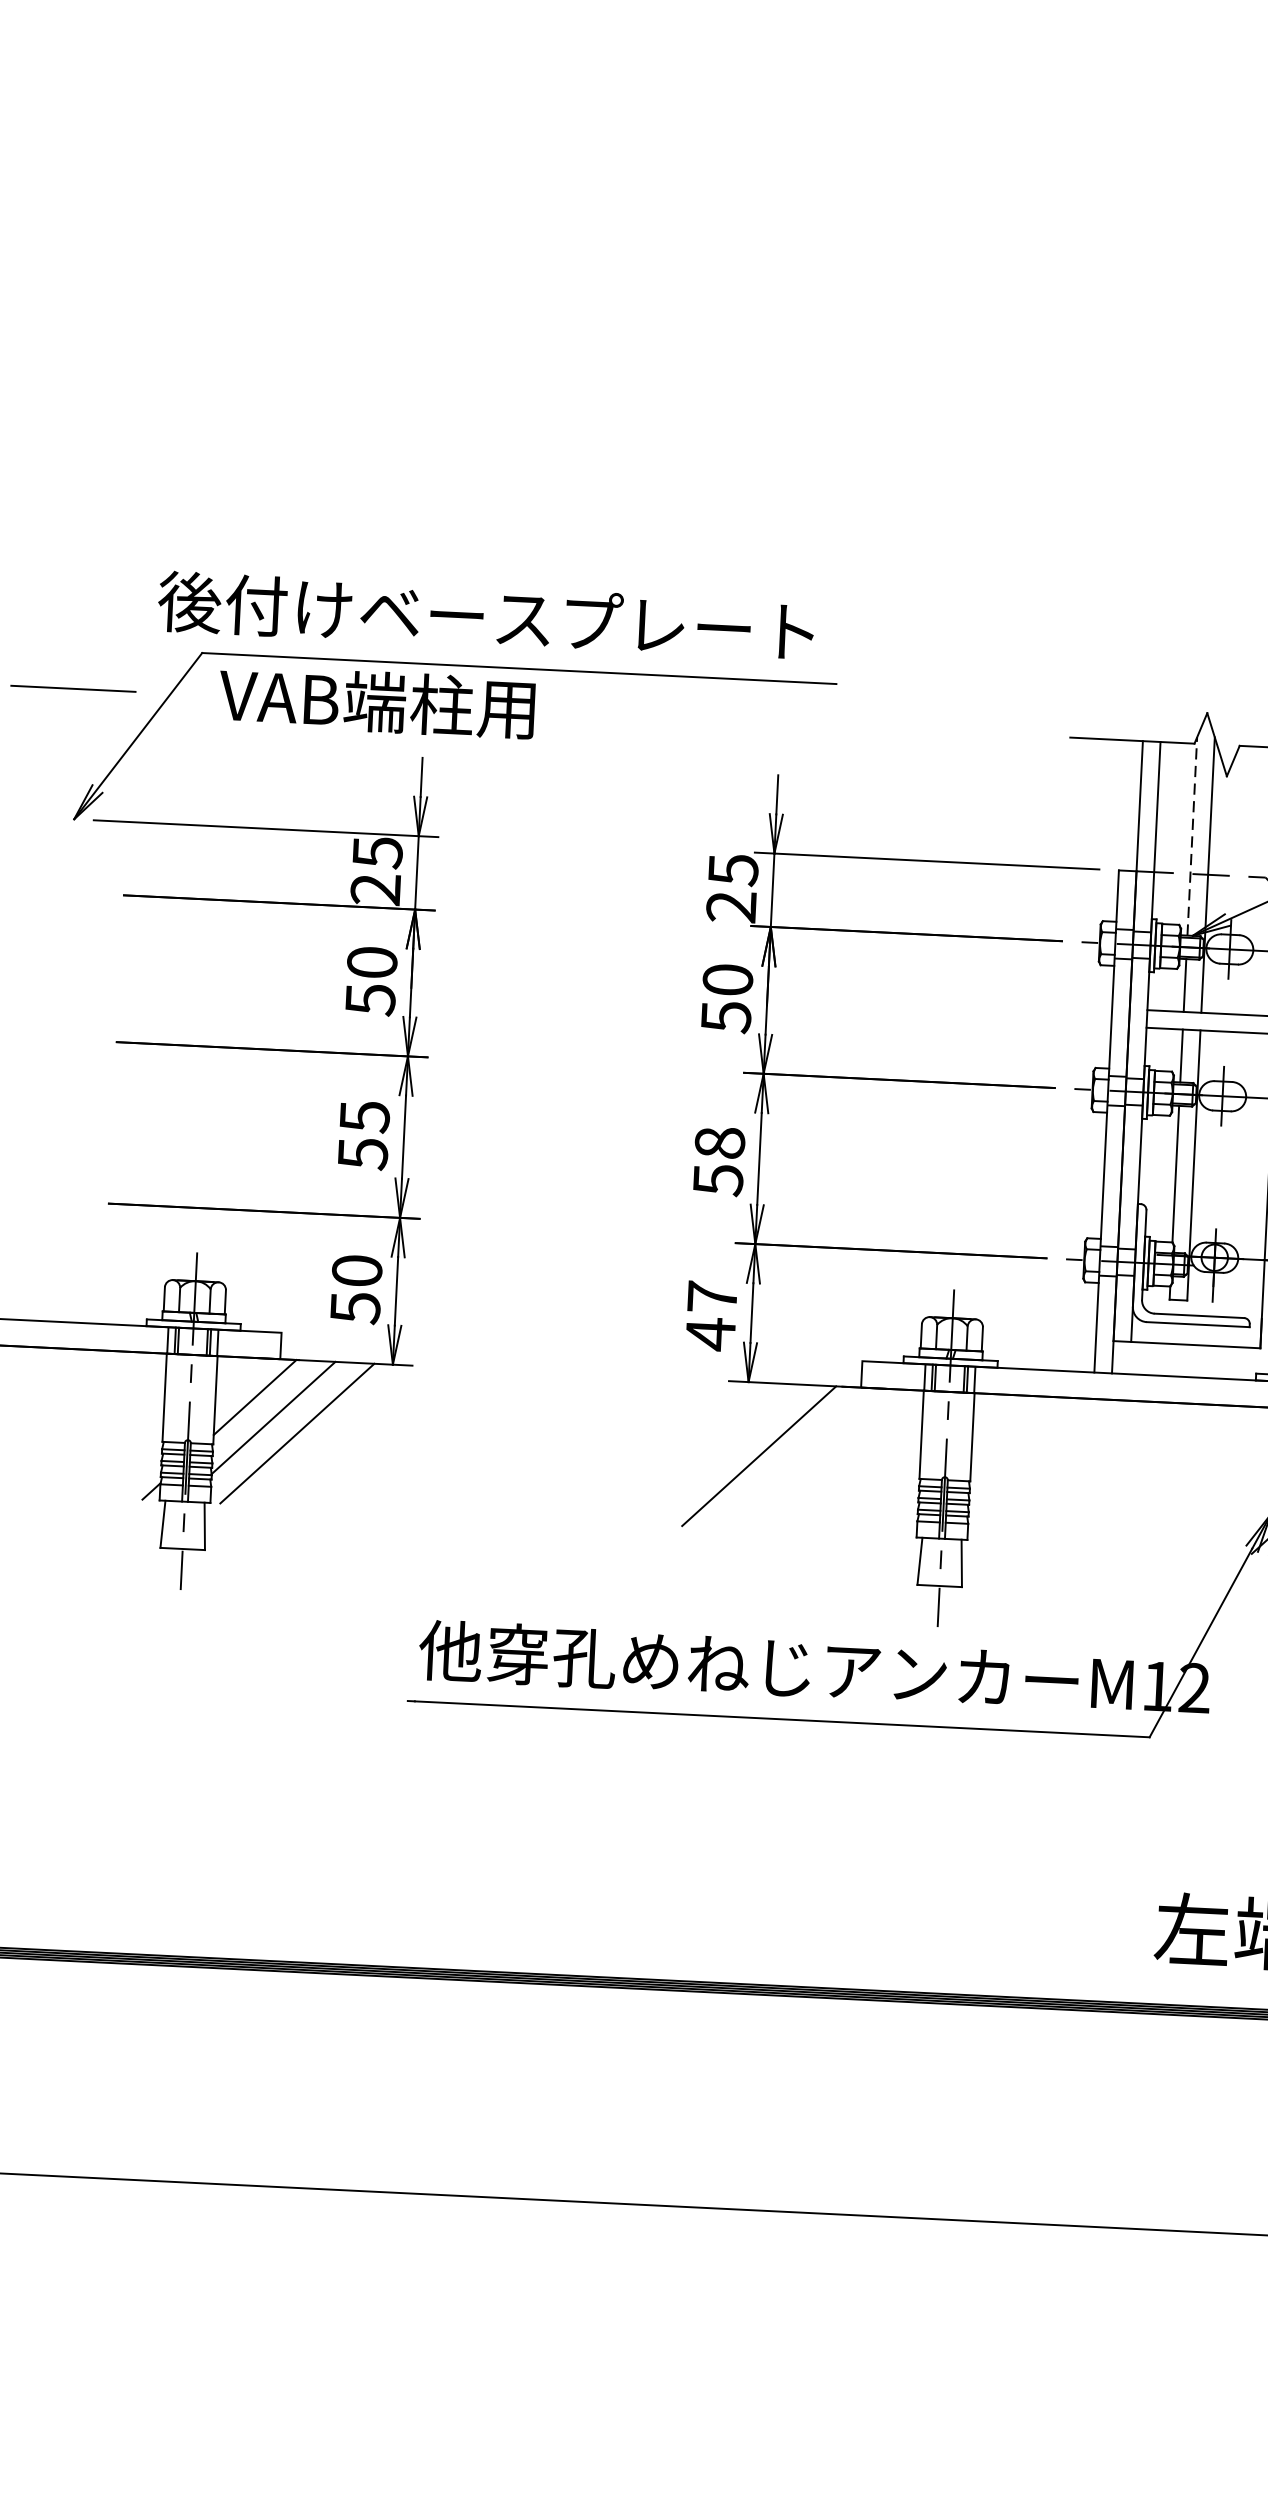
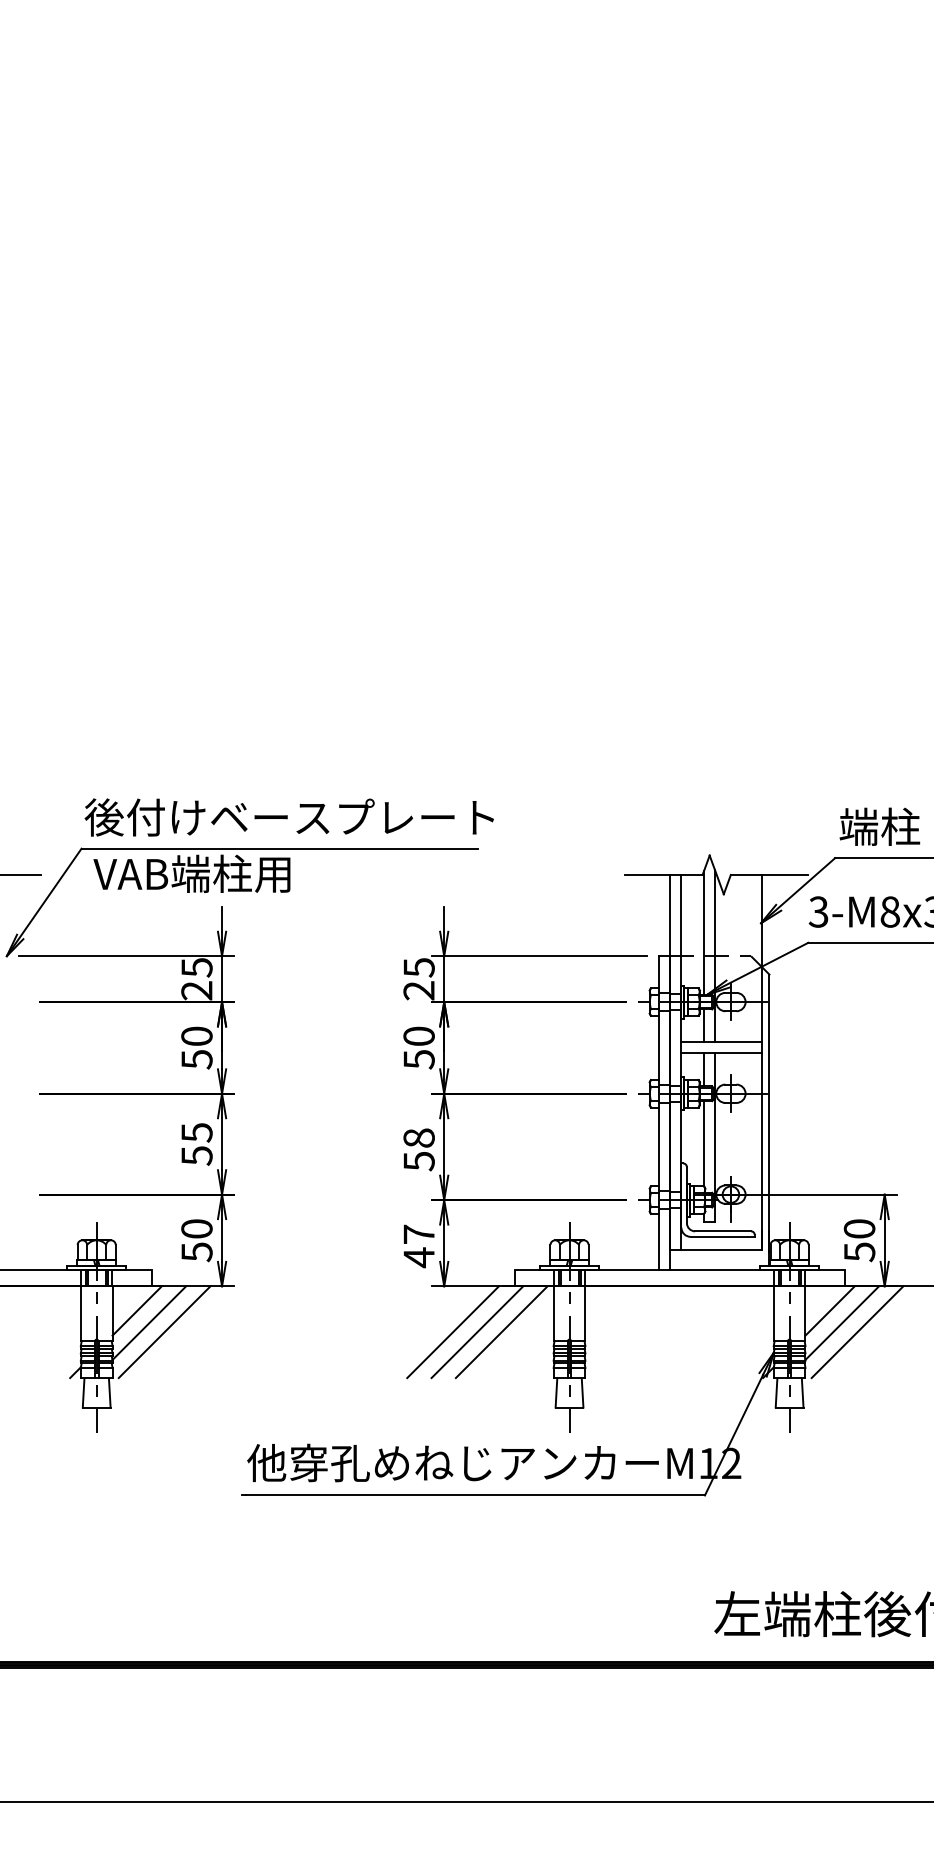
text: (484, 616) -> (288, 817), moved
line: (1192, 835) -> (704, 932), dashed -> solid
line: (798, 1458) -> (477, 1332), added
line: (836, 1460) -> (501, 1332), added

